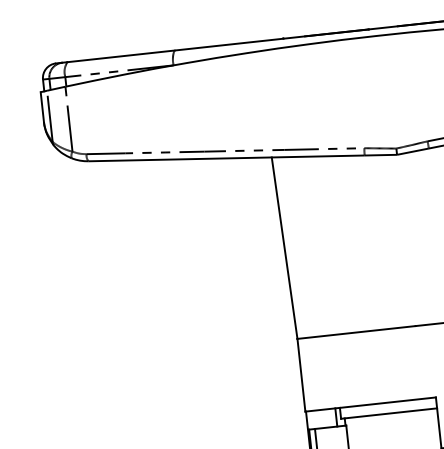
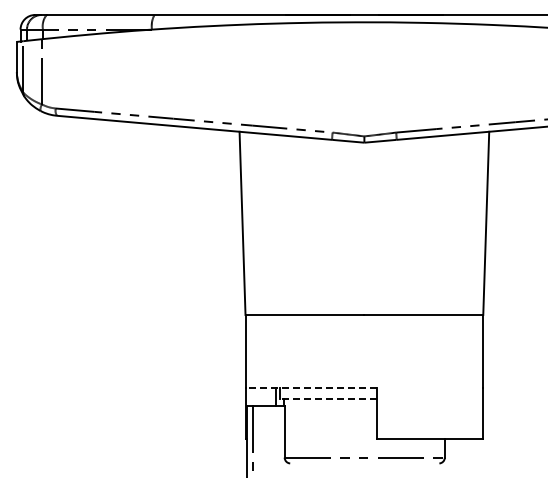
line: (371, 404) -> (311, 388), solid -> dashed
line: (389, 414) -> (328, 399), solid -> dashed

